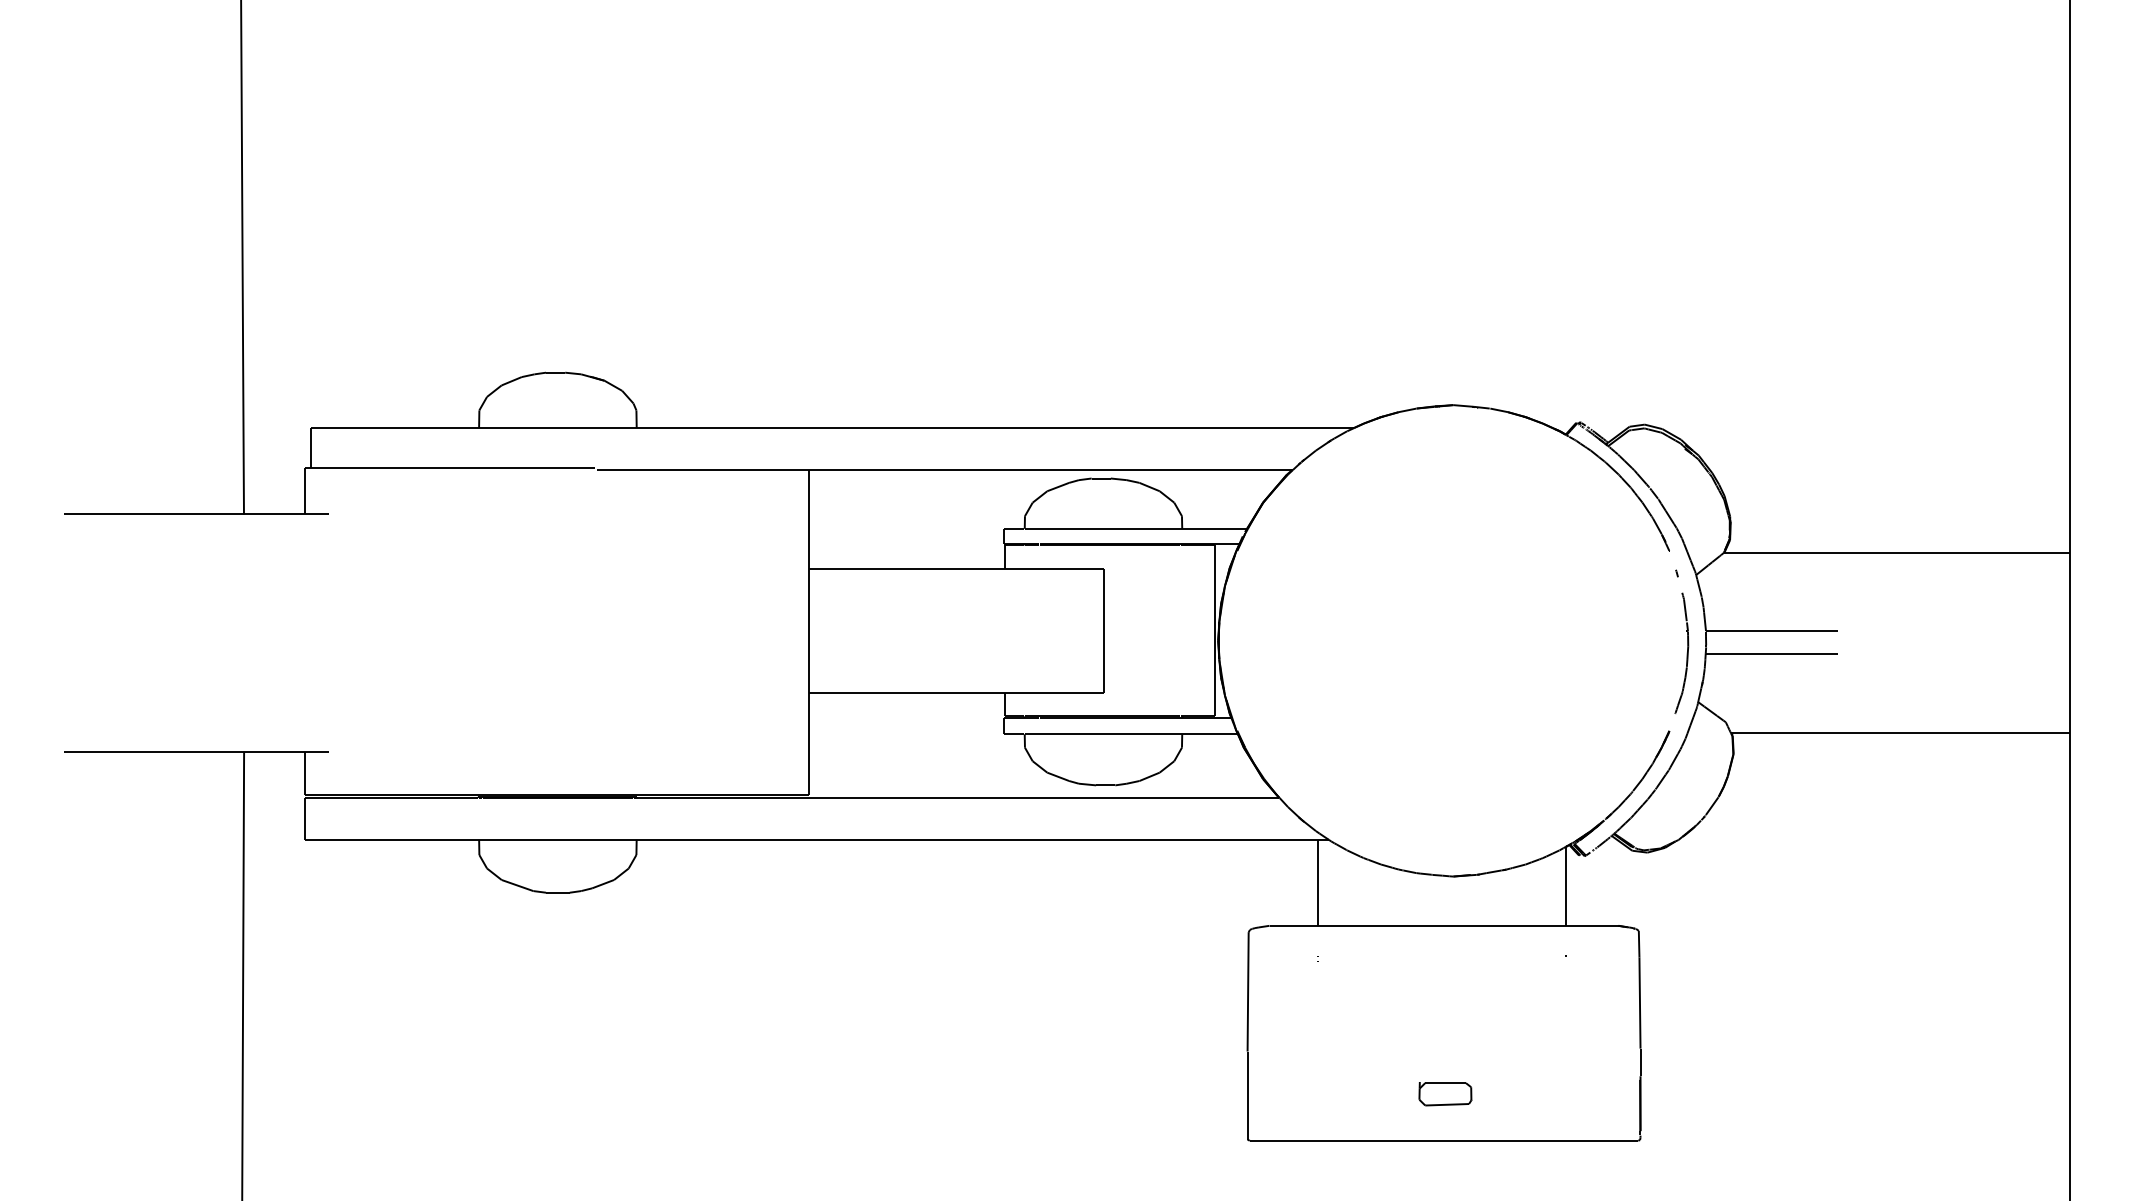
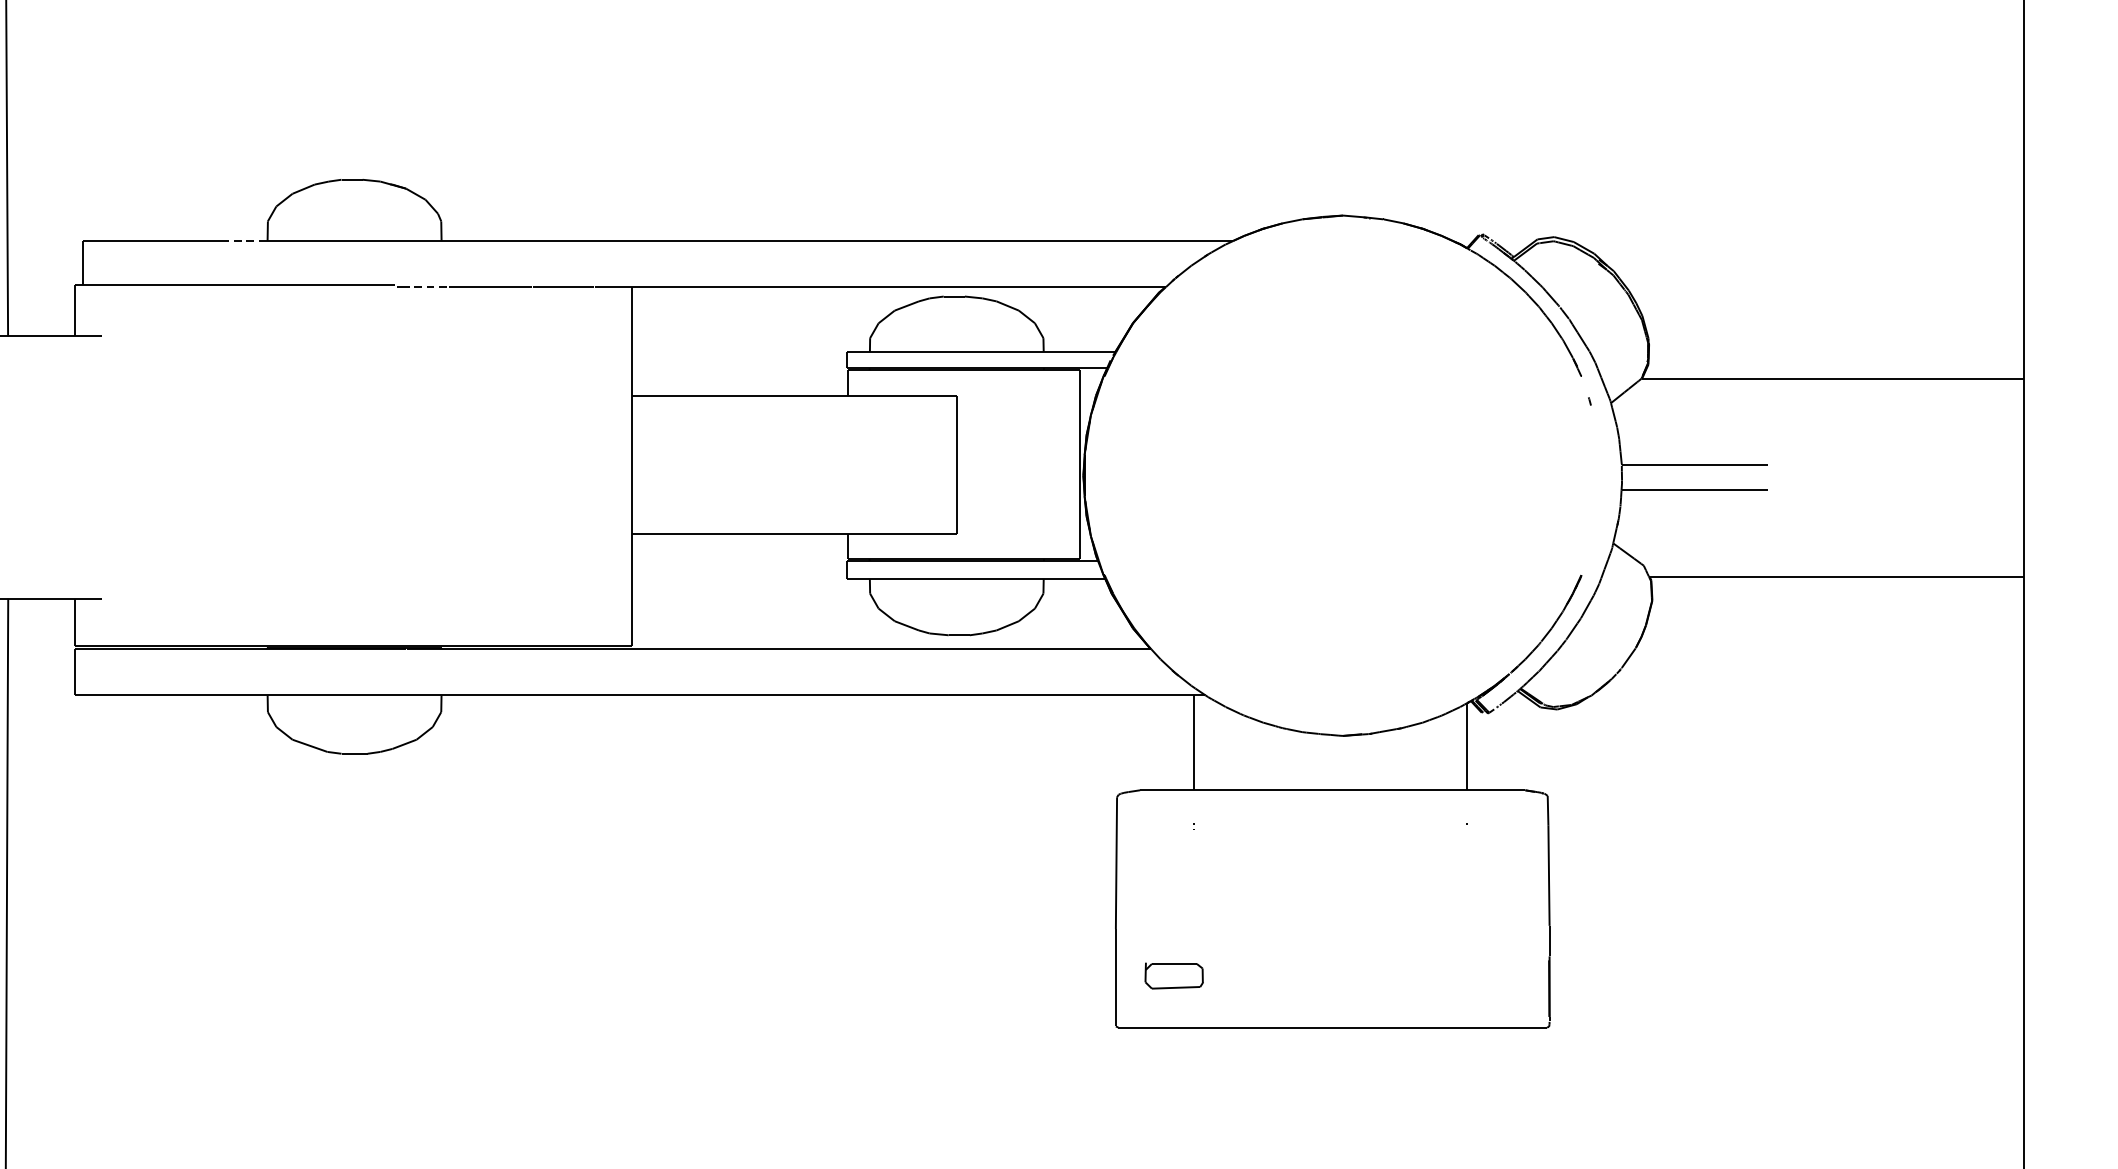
line: (457, 428) -> (243, 241), solid -> dashed
line: (622, 469) -> (425, 286), solid -> dashed
part: (1681, 652) -> (1594, 488), removed
part: (1445, 1094) -> (1174, 976), moved

